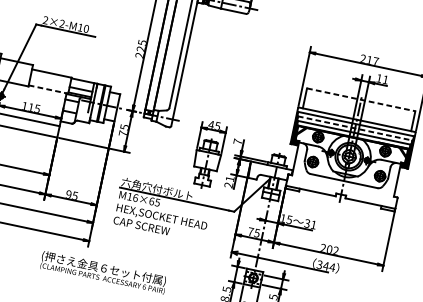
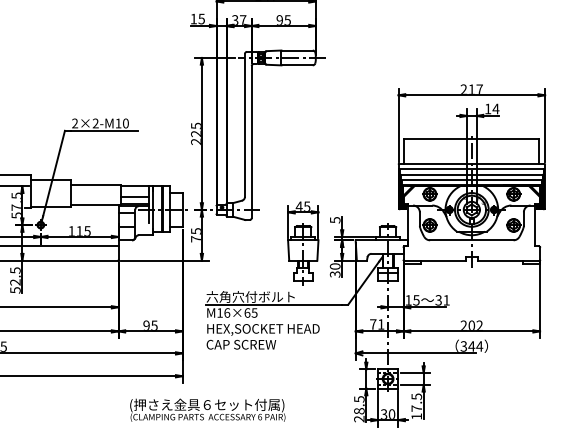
text: (385, 79) -> (495, 108), 11 -> 14
line: (48, 89) -> (95, 205), dashed -> solid
line: (360, 100) -> (471, 139), dashed -> solid
line: (355, 128) -> (472, 174), dashed -> solid
text: (238, 142) -> (335, 220), 7 -> 5
text: (228, 182) -> (334, 270), 21 -> 30
text: (256, 233) -> (380, 324), 75 -> 71

